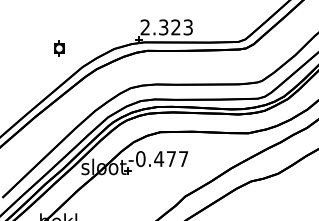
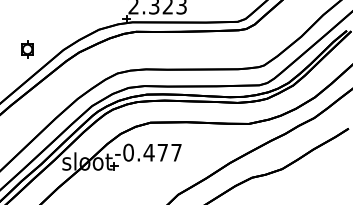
part: (59, 48) -> (27, 49), moved

